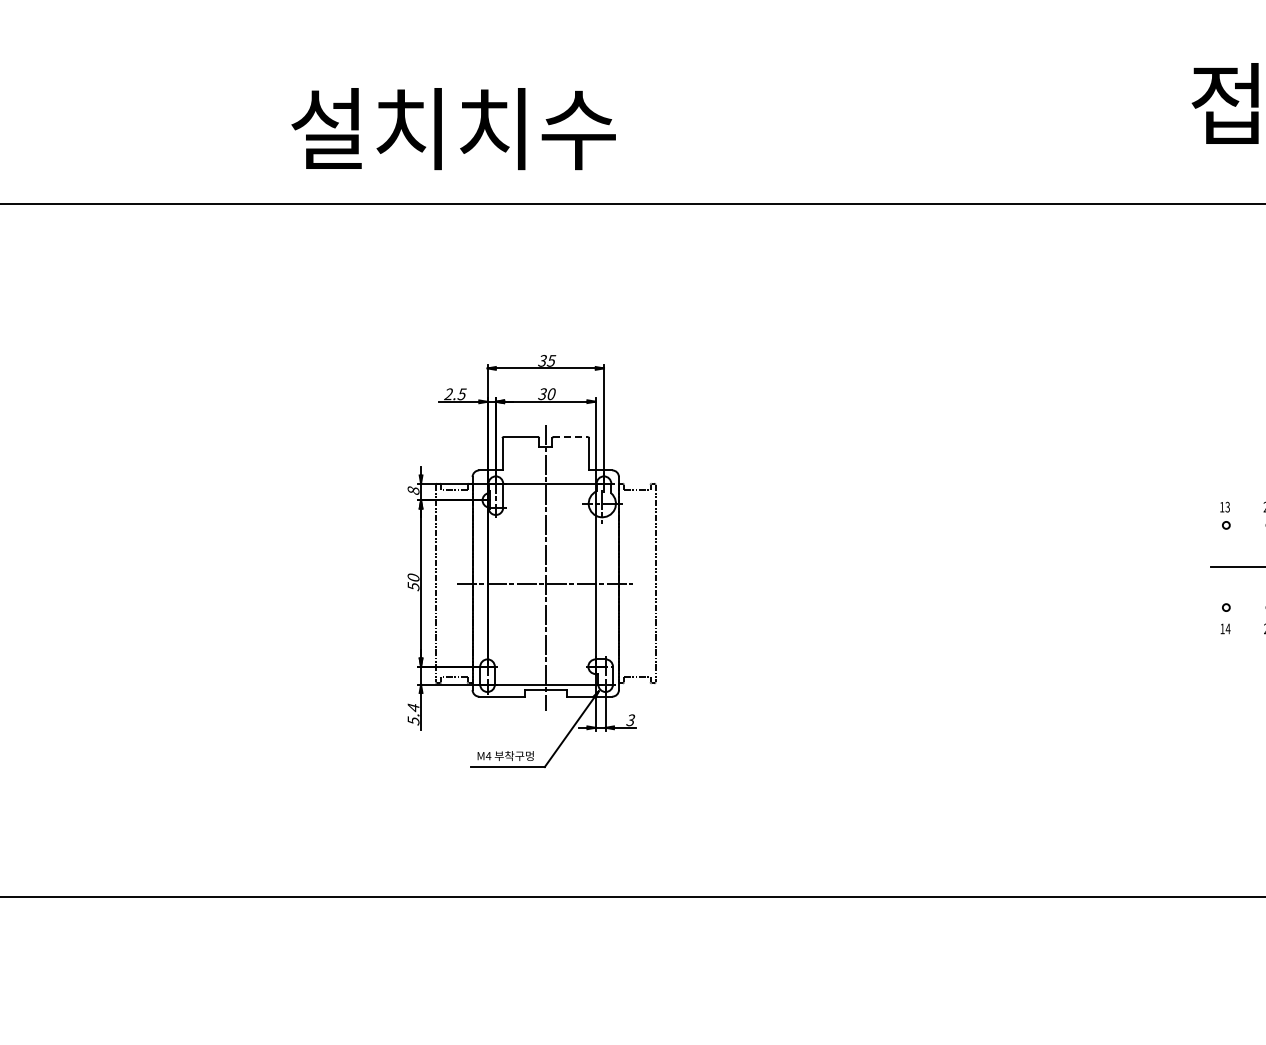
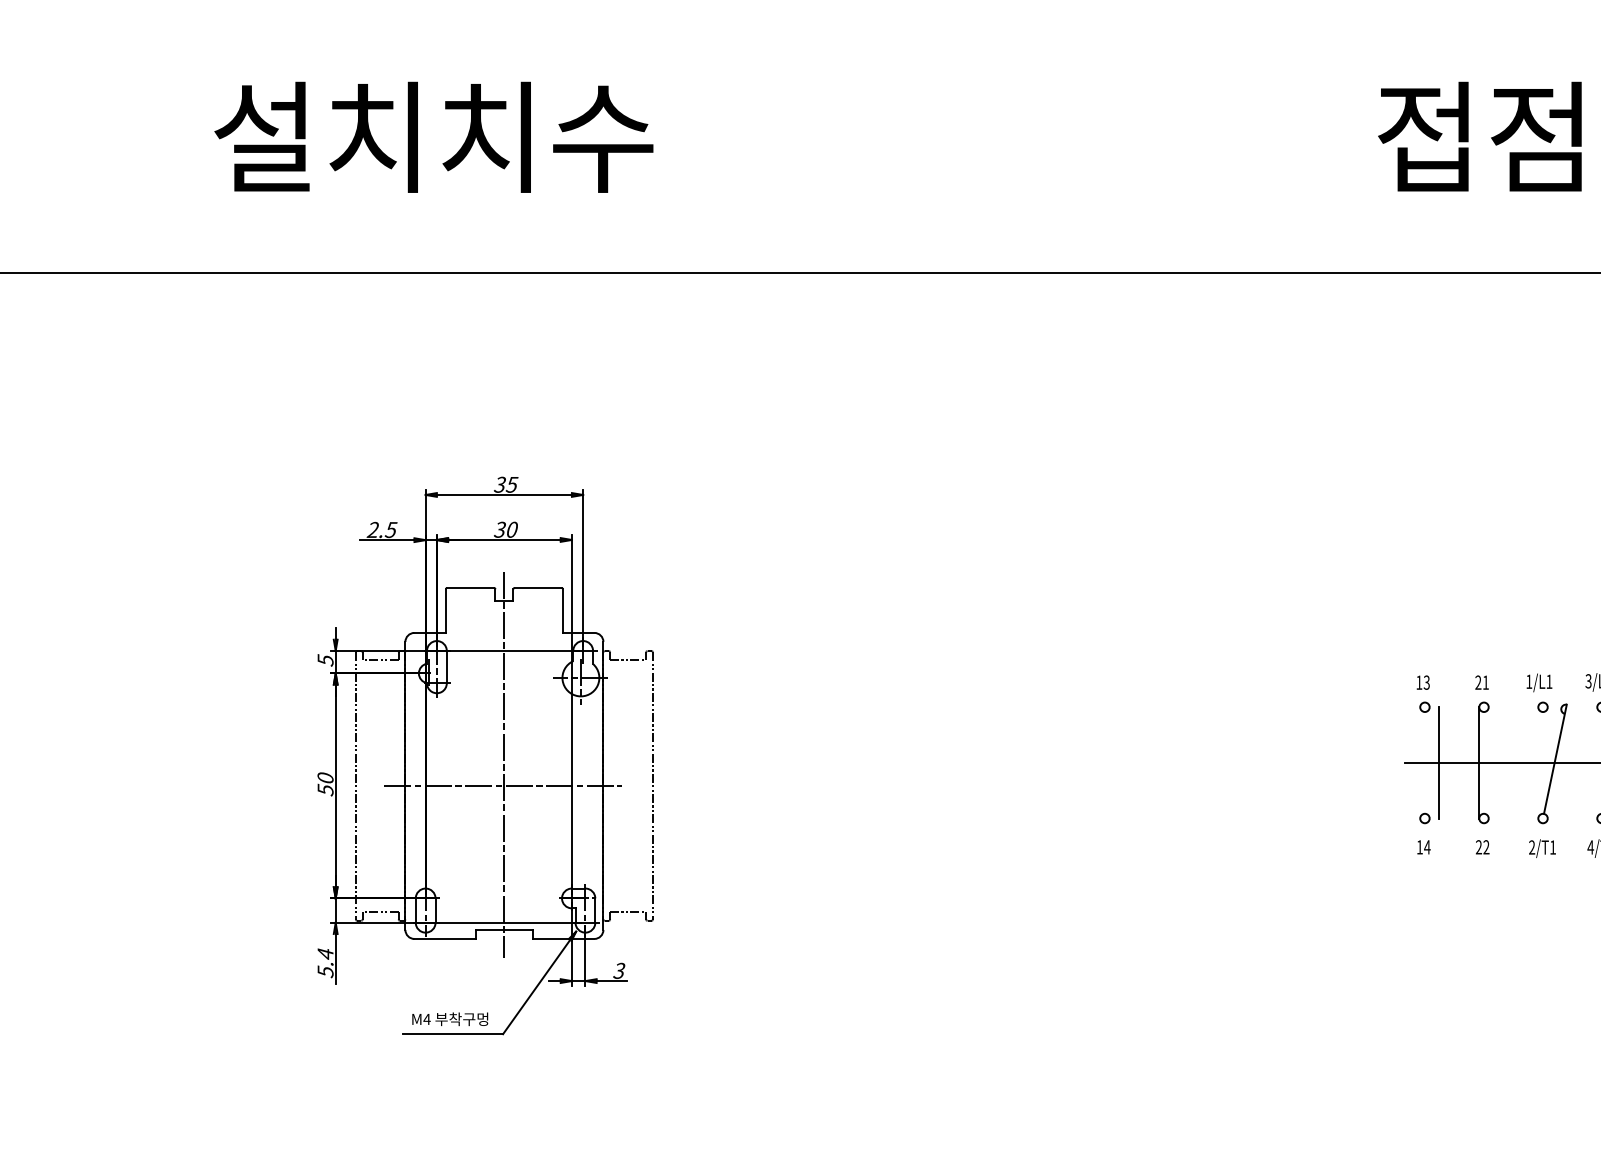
text: (453, 129) -> (433, 137), moved
line: (571, 437) -> (539, 588), dashed -> solid
text: (413, 490) -> (325, 660), 8 -> 5
line: (1236, 566) -> (1438, 762), added

